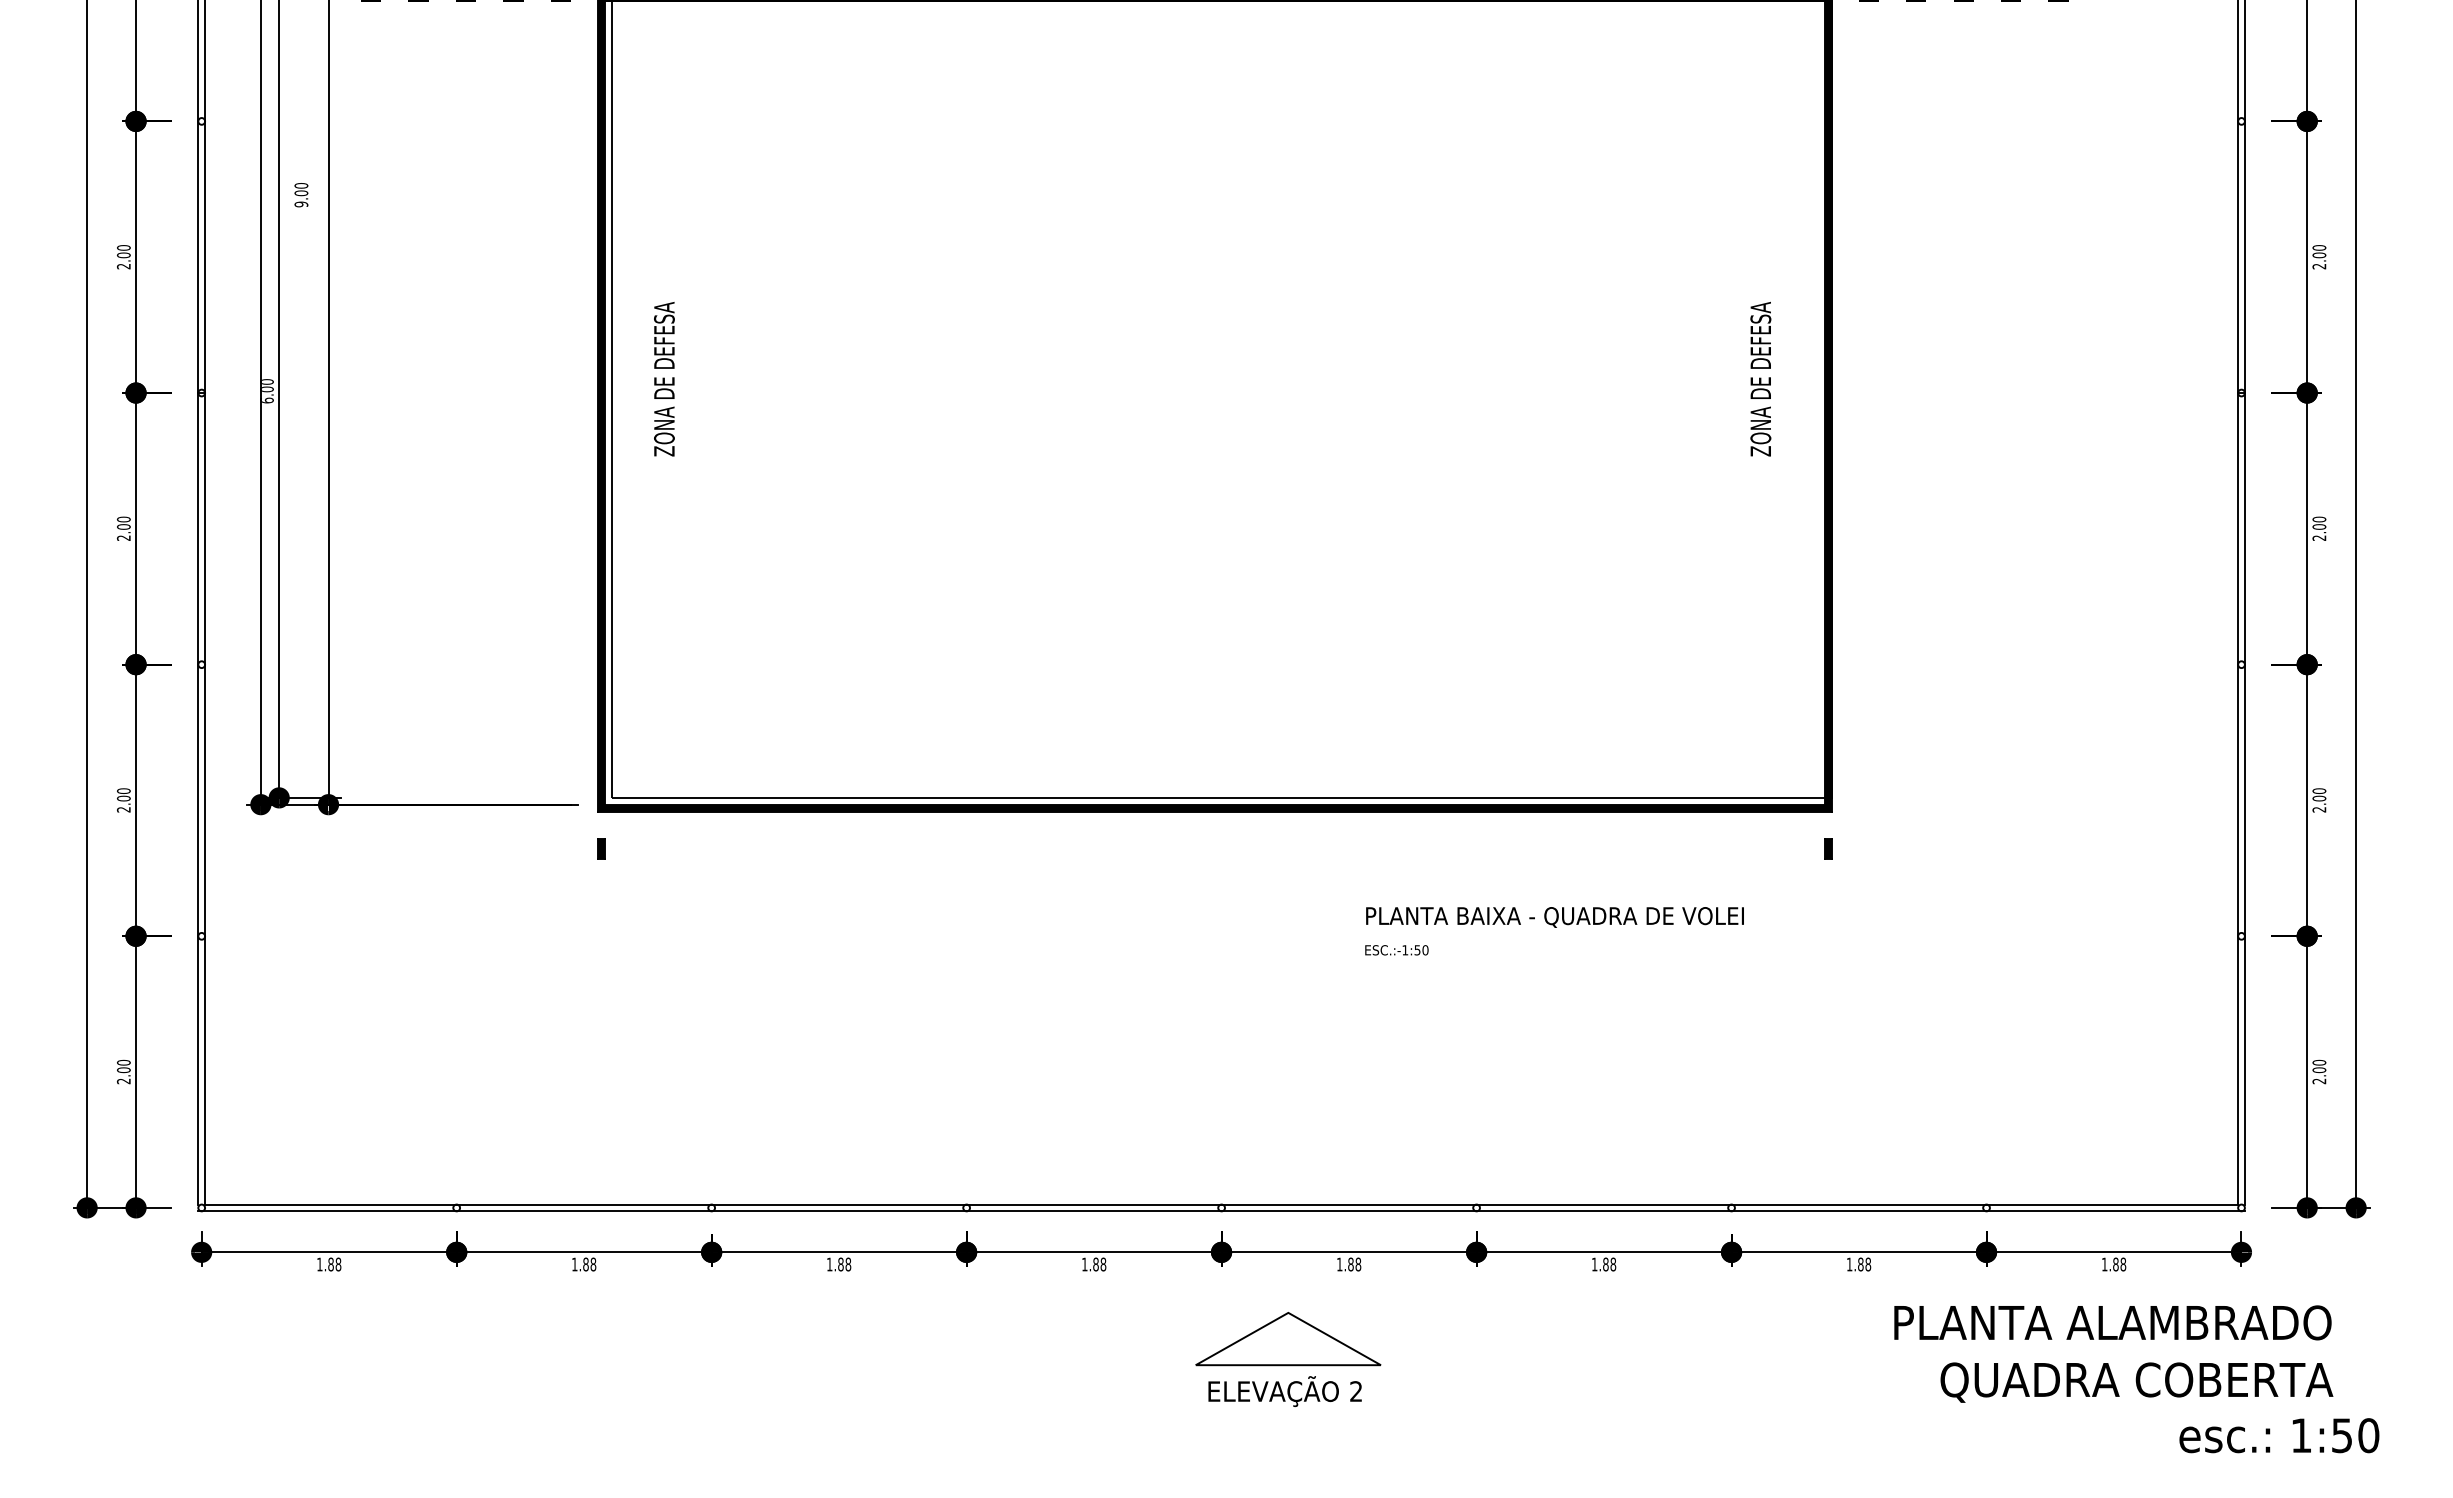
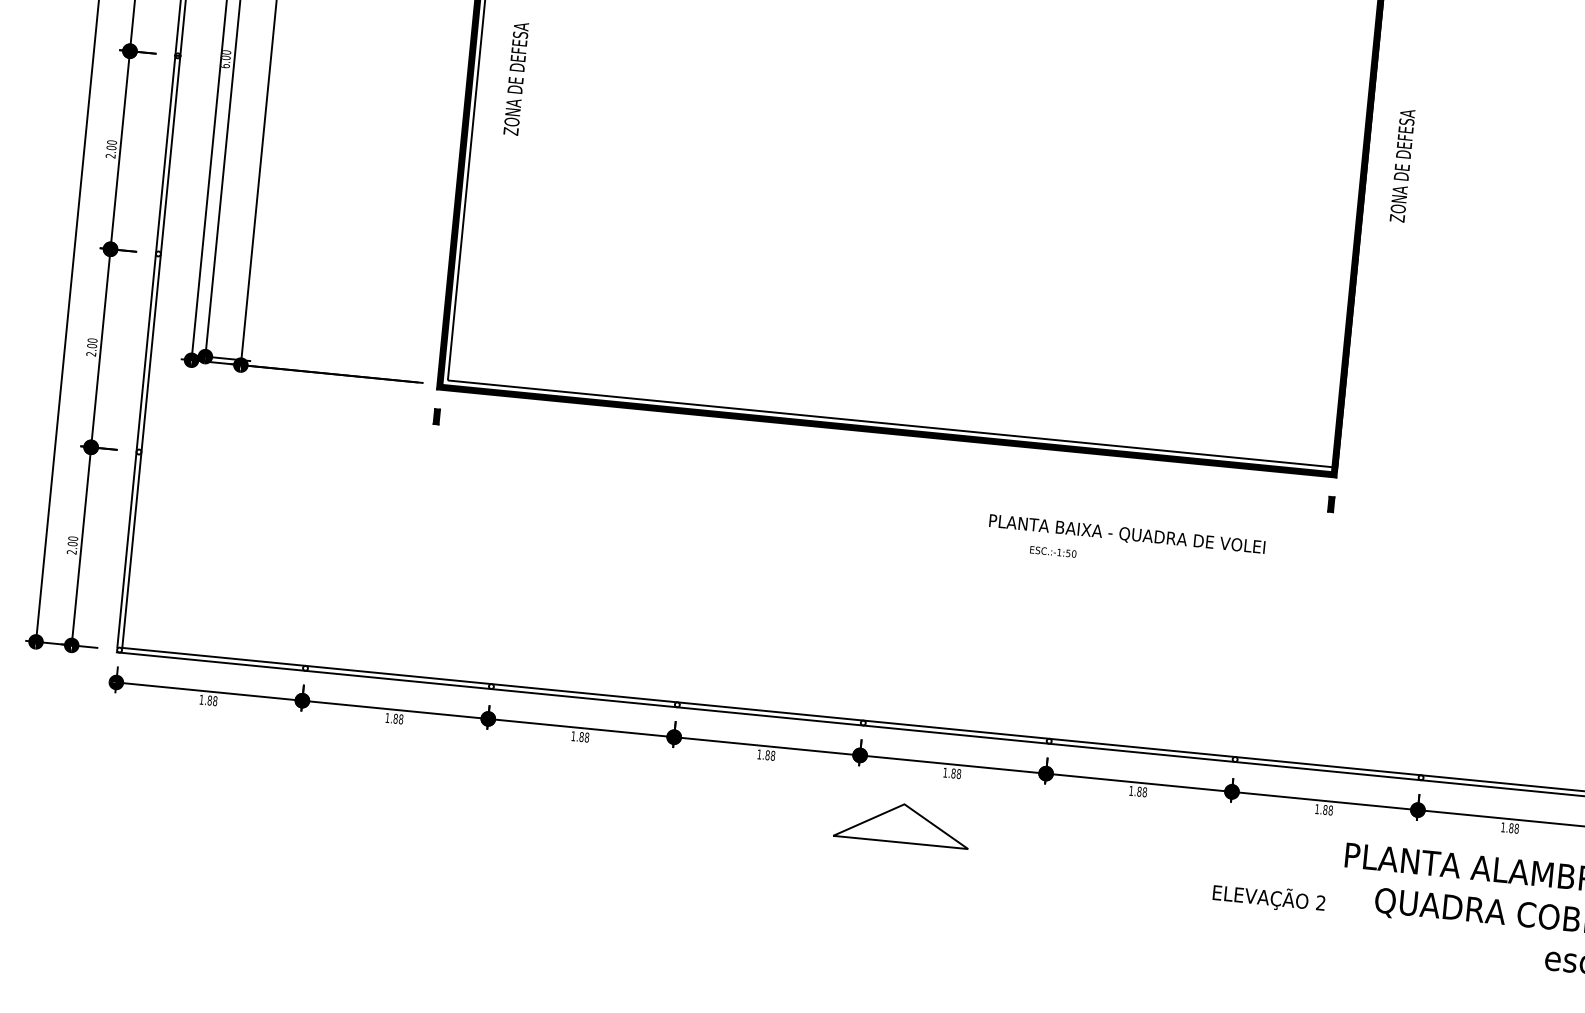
text: (1760, 378) -> (1402, 165), moved
text: (1396, 950) -> (1052, 552), moved
text: (1284, 1391) -> (1268, 897), moved

